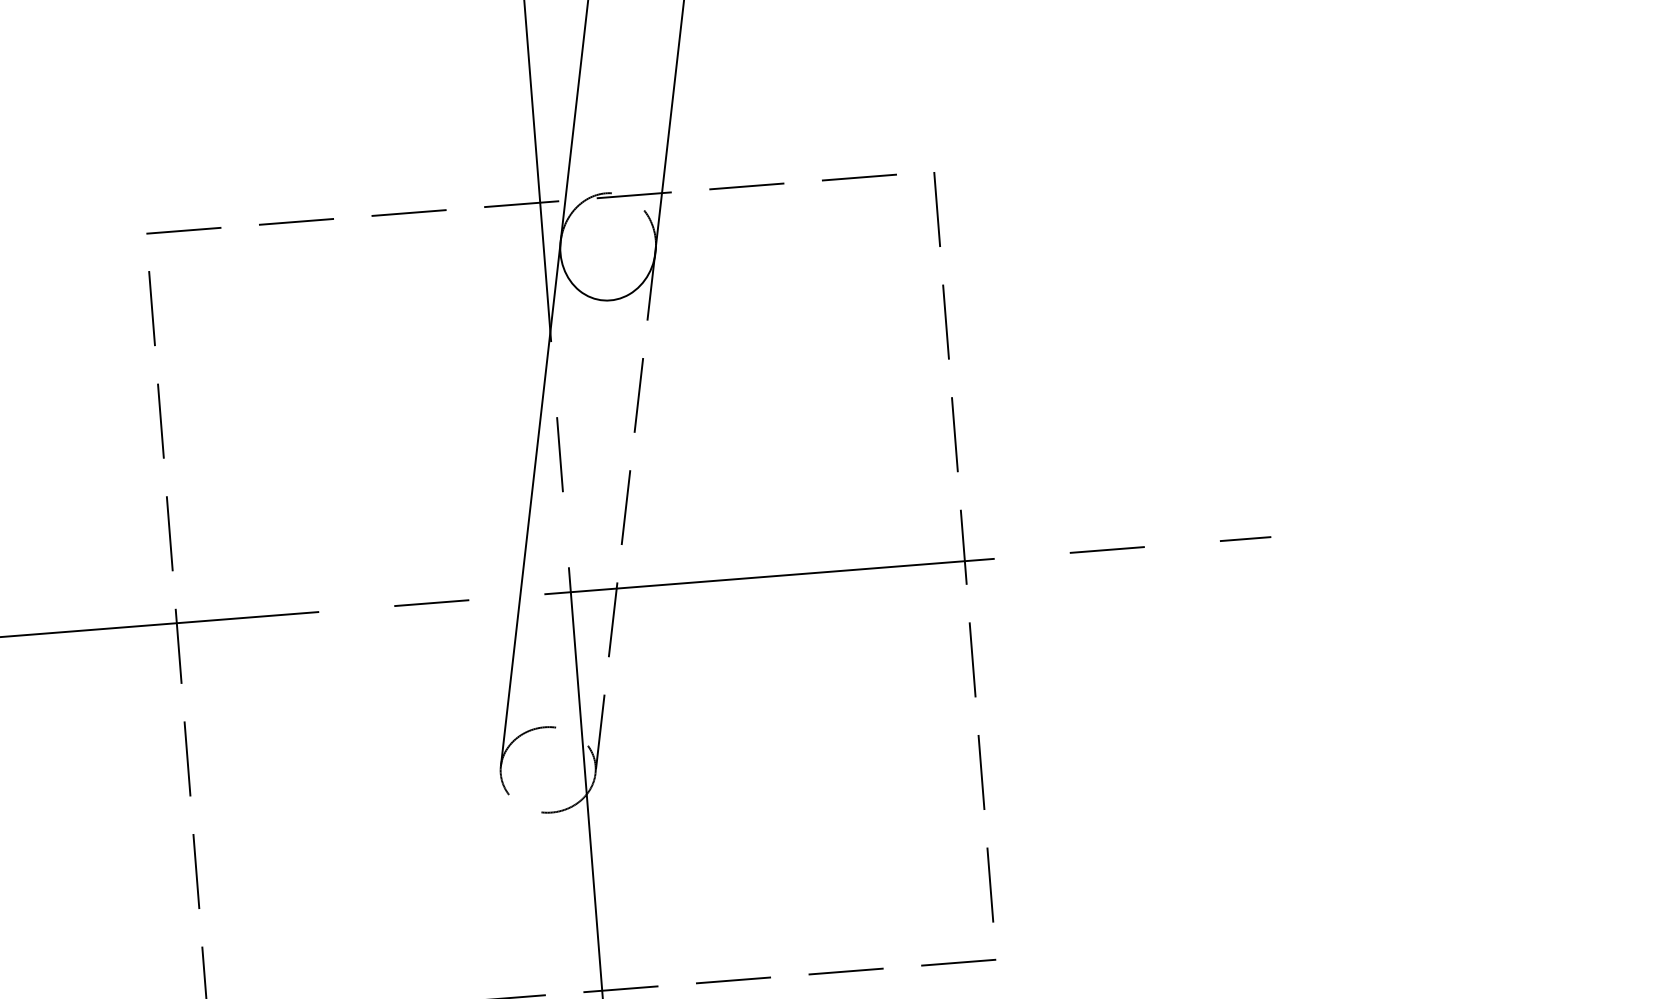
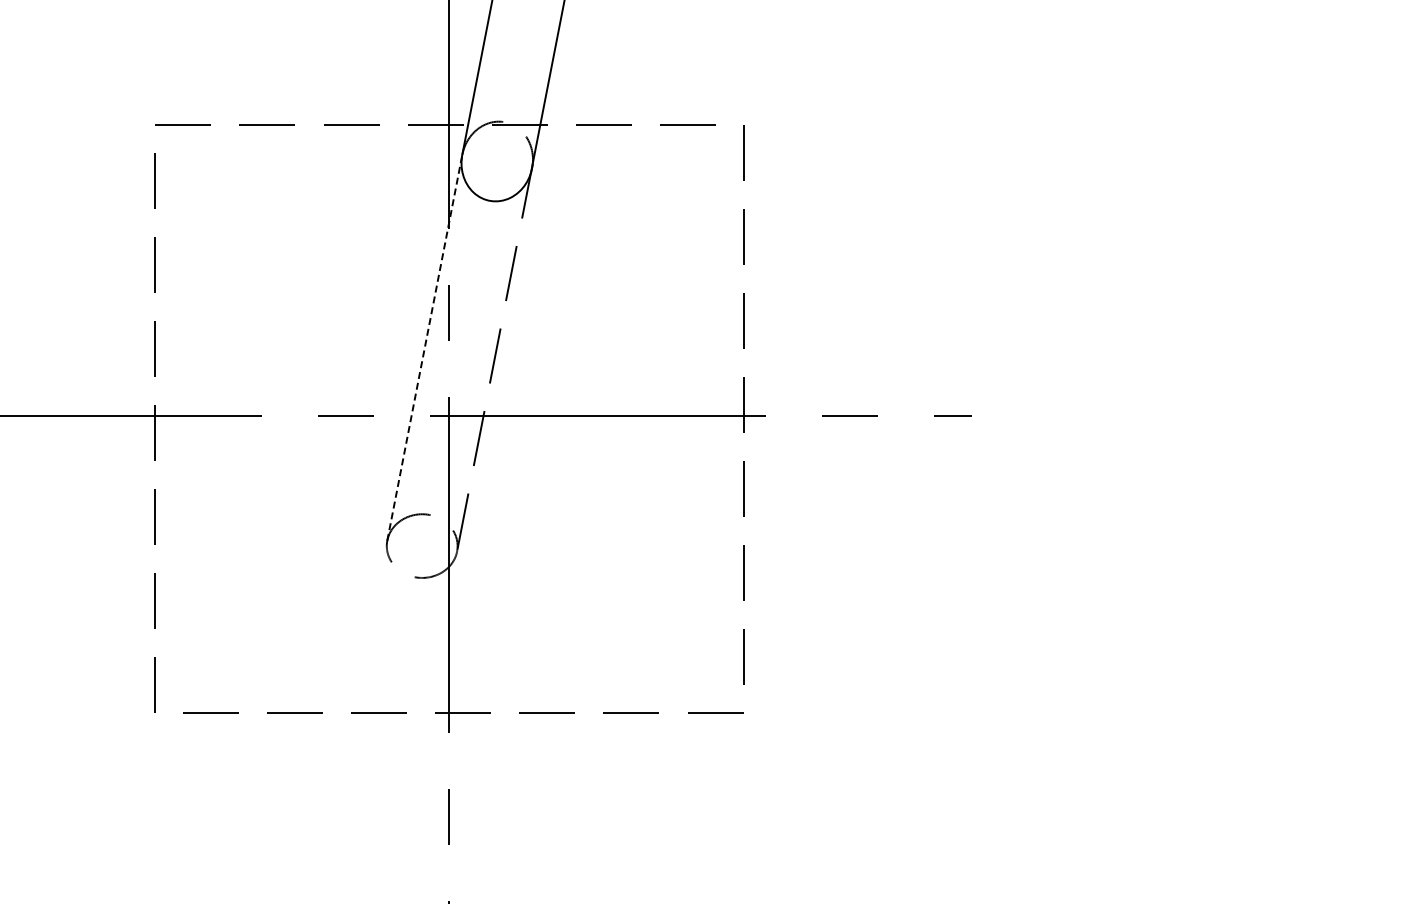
line: (530, 503) -> (424, 347), solid -> dashed

